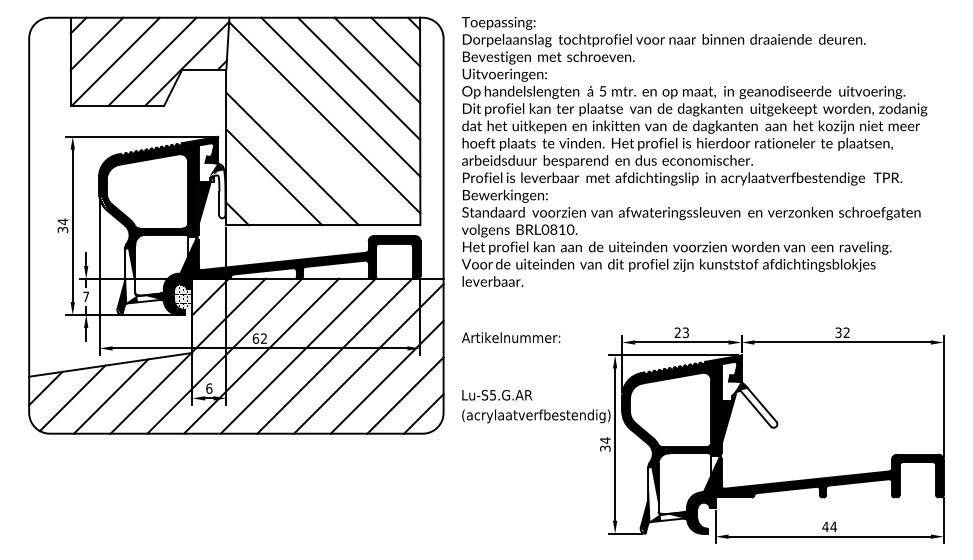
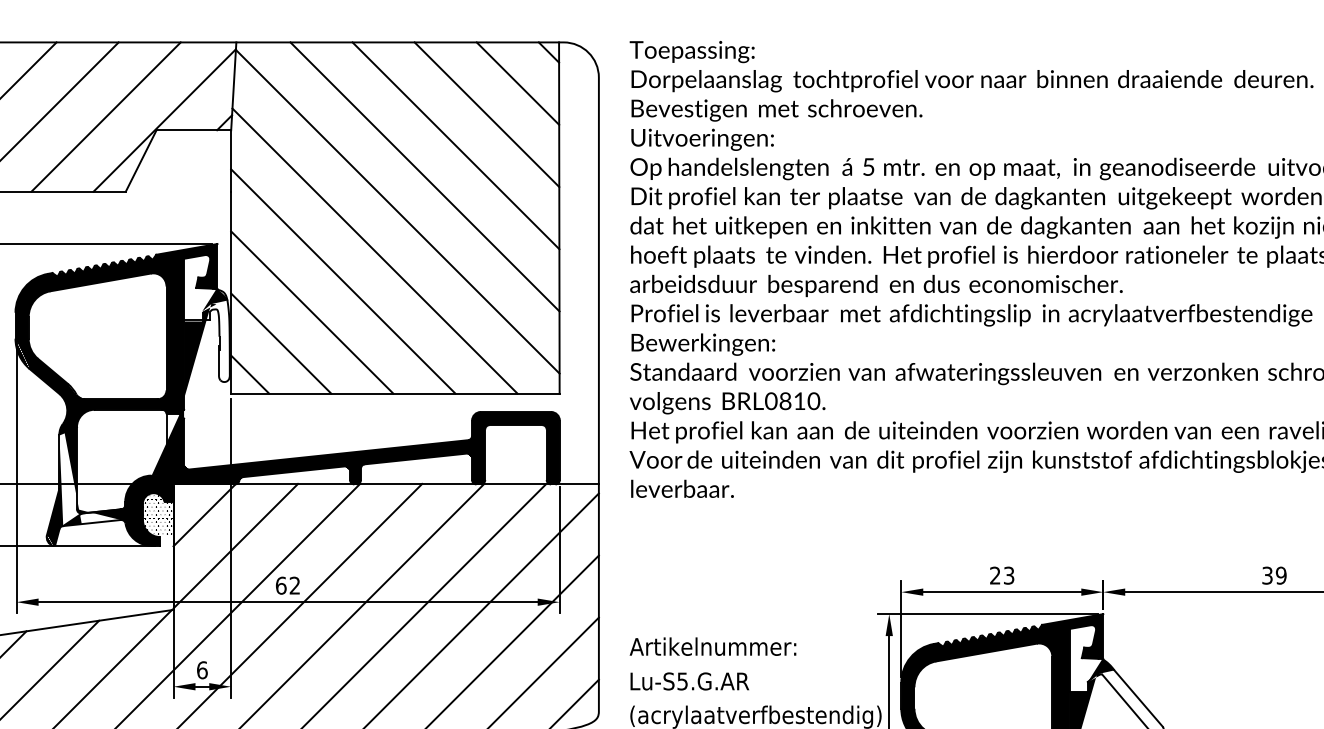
line: (311, 140) -> (375, 250), added
line: (255, 195) -> (280, 343), added
text: (846, 332) -> (1280, 575), 32 -> 39
text: (511, 337) -> (713, 646), moved

